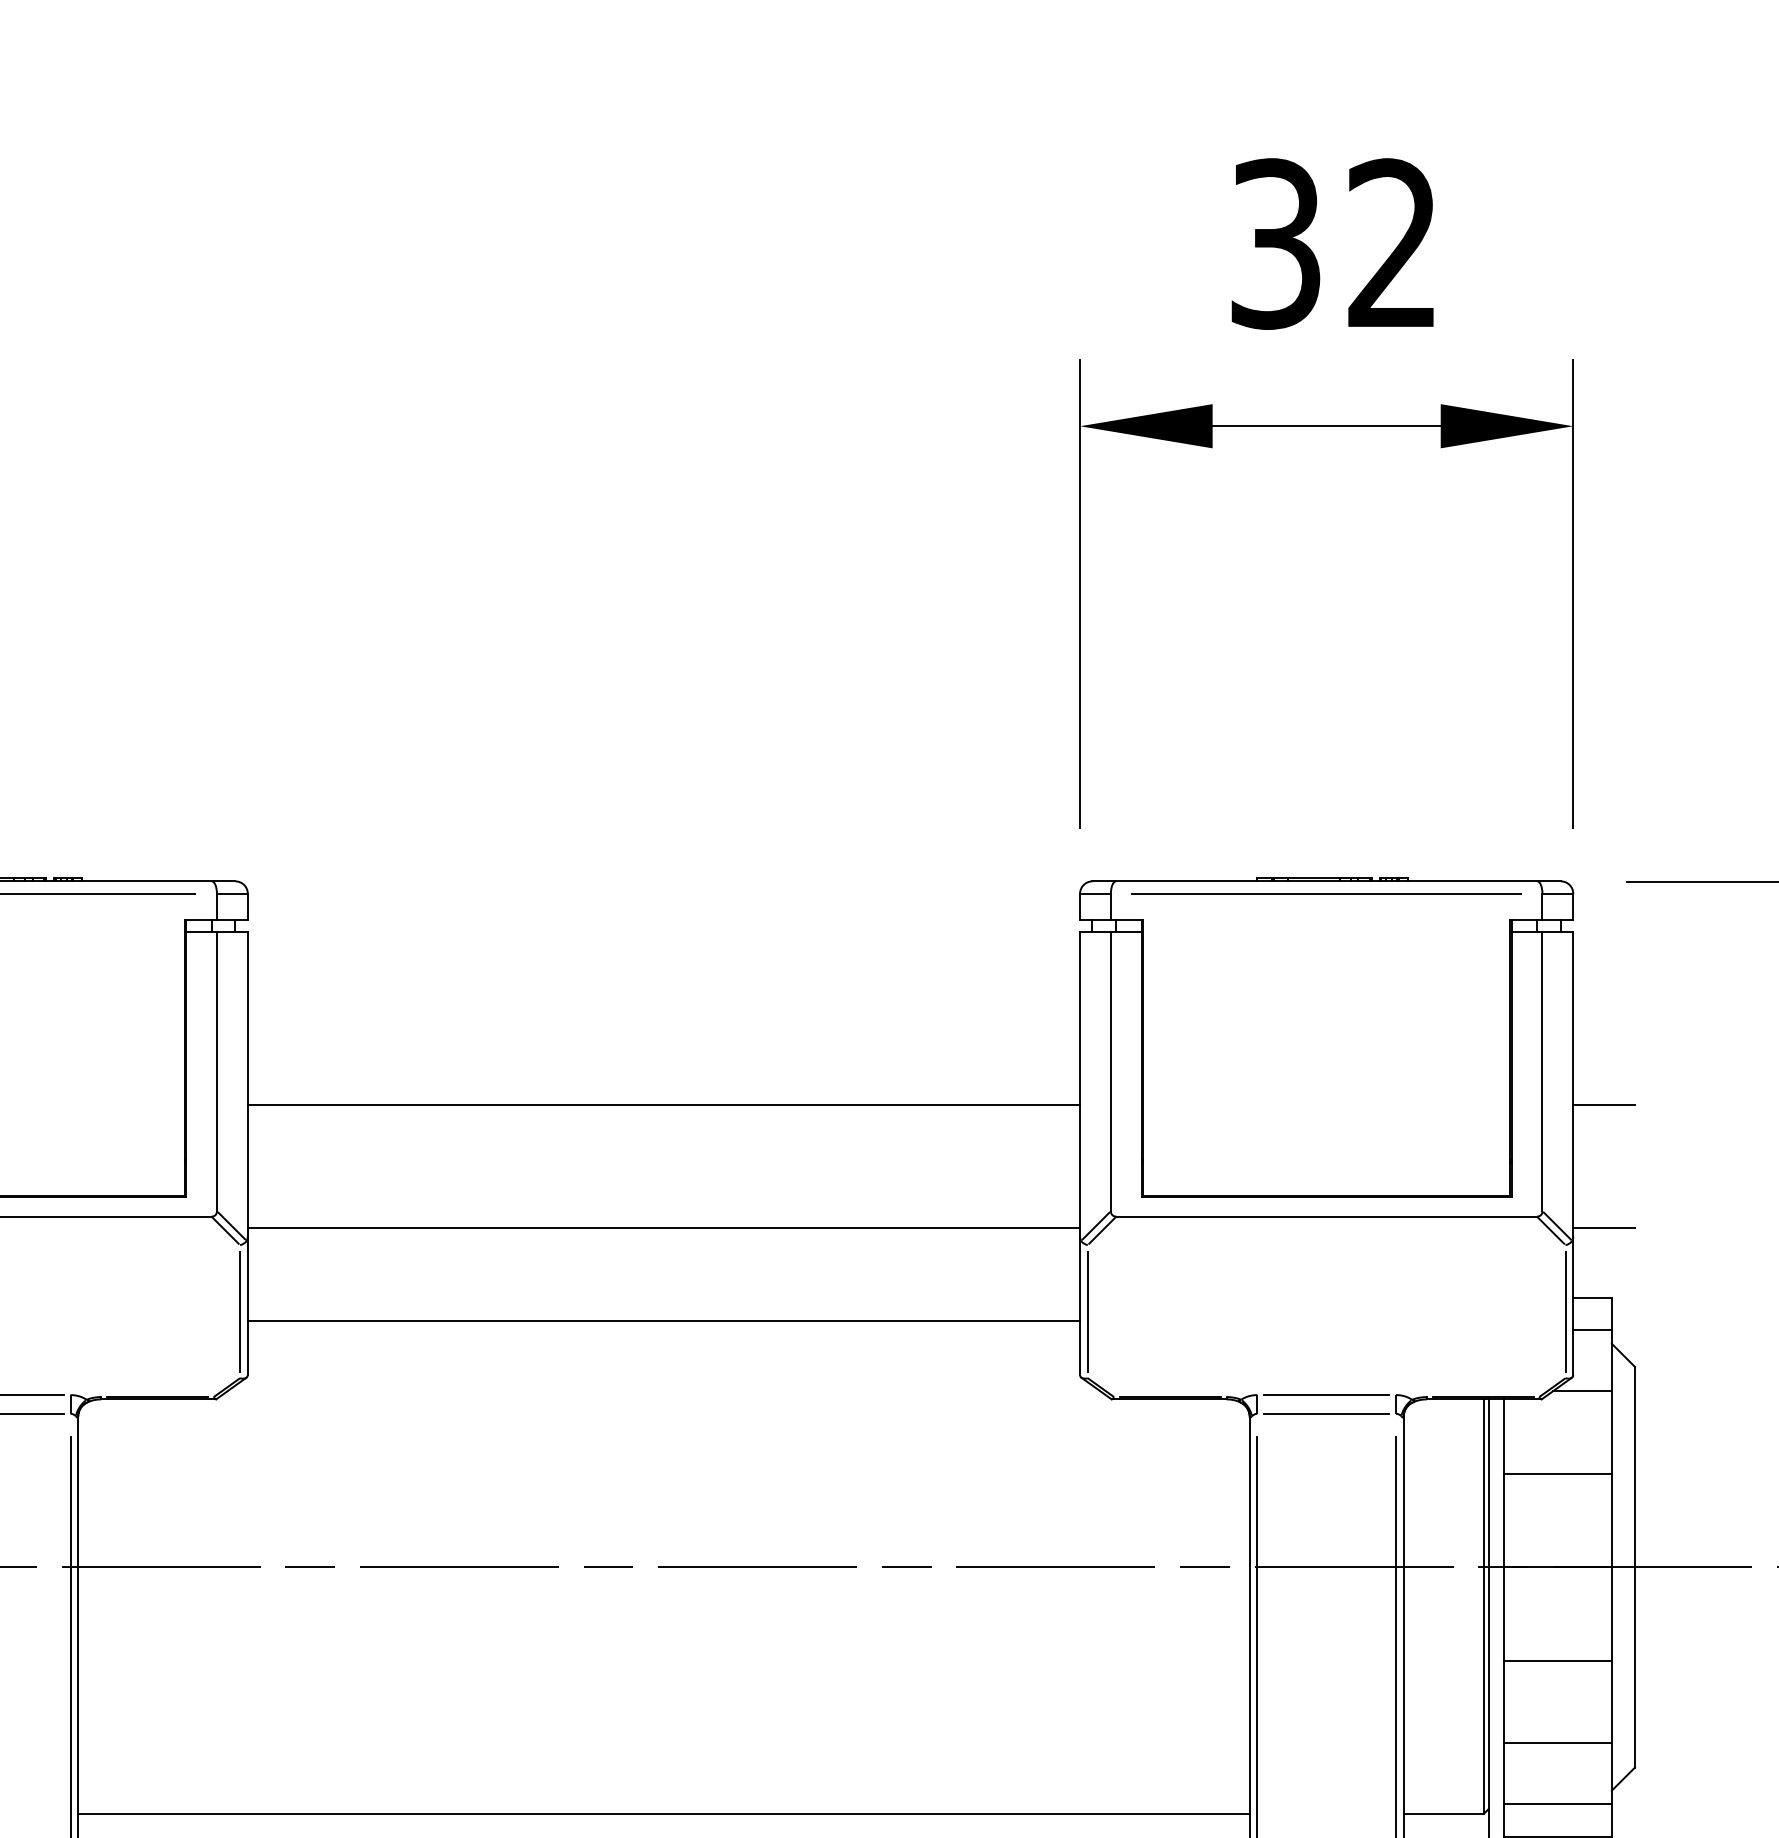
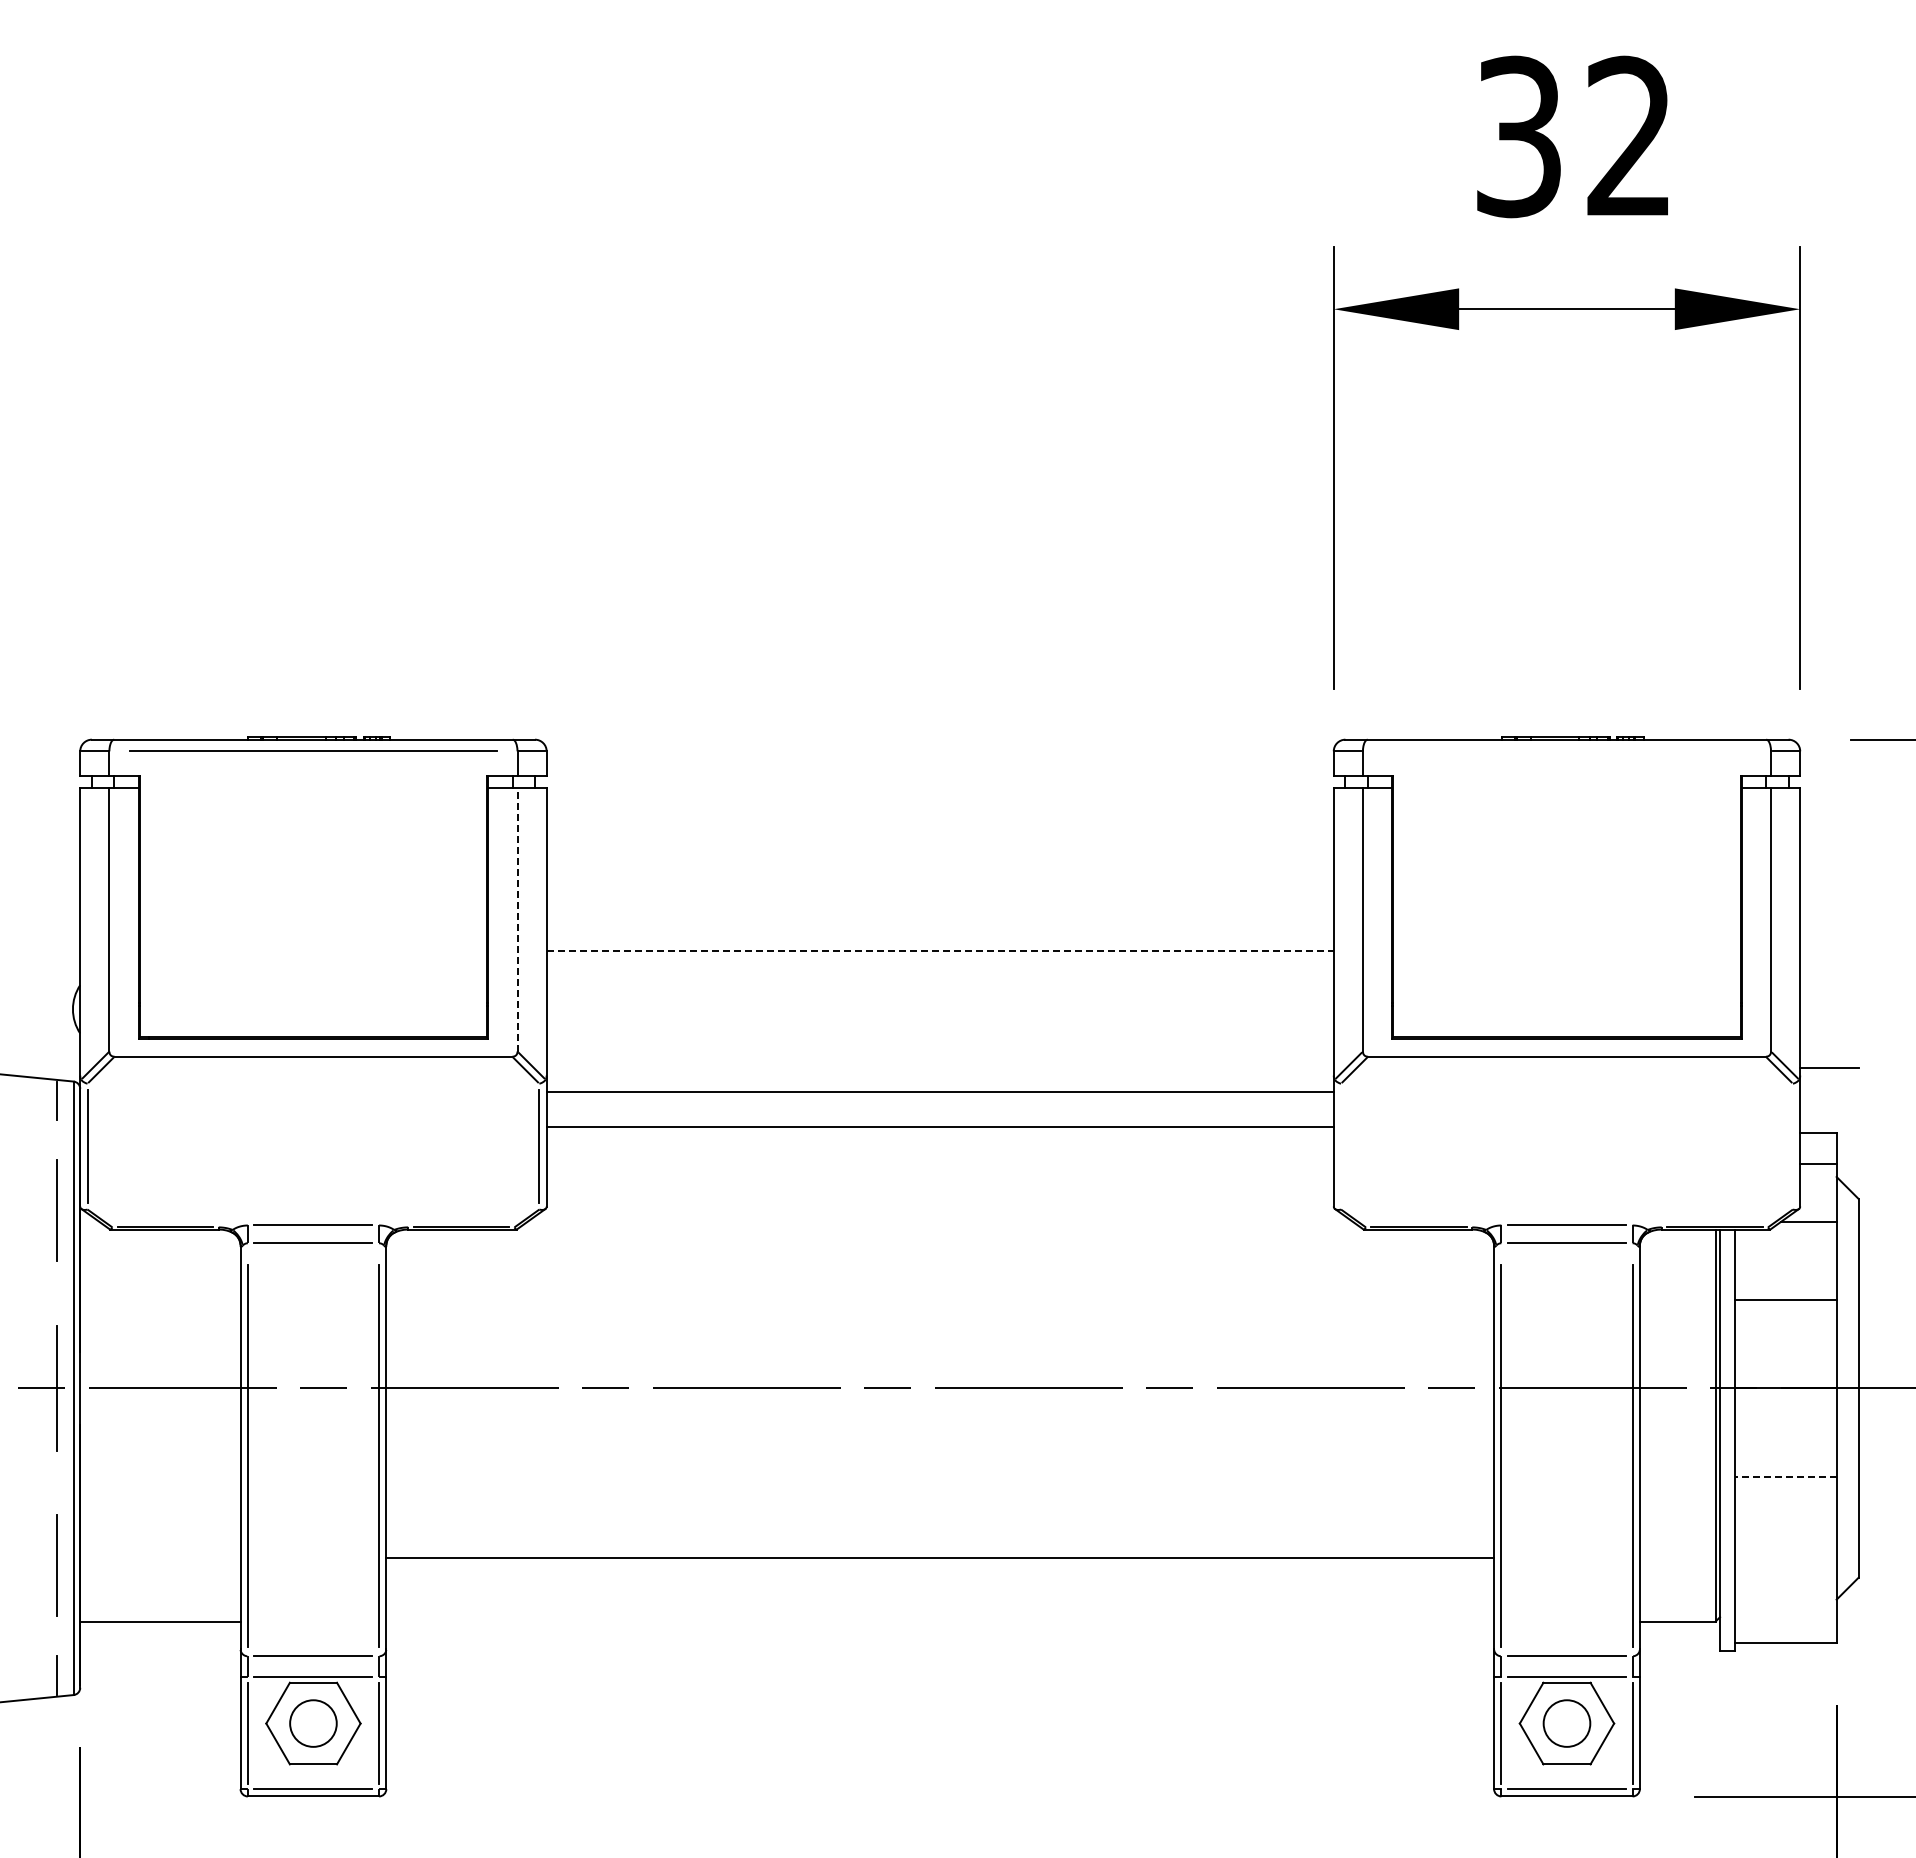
line: (1326, 893) -> (1566, 751), removed
line: (216, 1071) -> (517, 919), solid -> dashed
line: (664, 1105) -> (940, 951), solid -> dashed
line: (1604, 1105) -> (1829, 951), removed
line: (663, 1228) -> (939, 1126), moved
line: (1088, 1311) -> (1341, 1146), removed
line: (1565, 1311) -> (1792, 1146), removed
line: (663, 1321) -> (939, 1092), moved
line: (1557, 1660) -> (1785, 1476), solid -> dashed
line: (1557, 1742) -> (1785, 1554), removed
line: (1557, 1804) -> (1785, 1612), removed
line: (664, 1813) -> (940, 1557), moved

